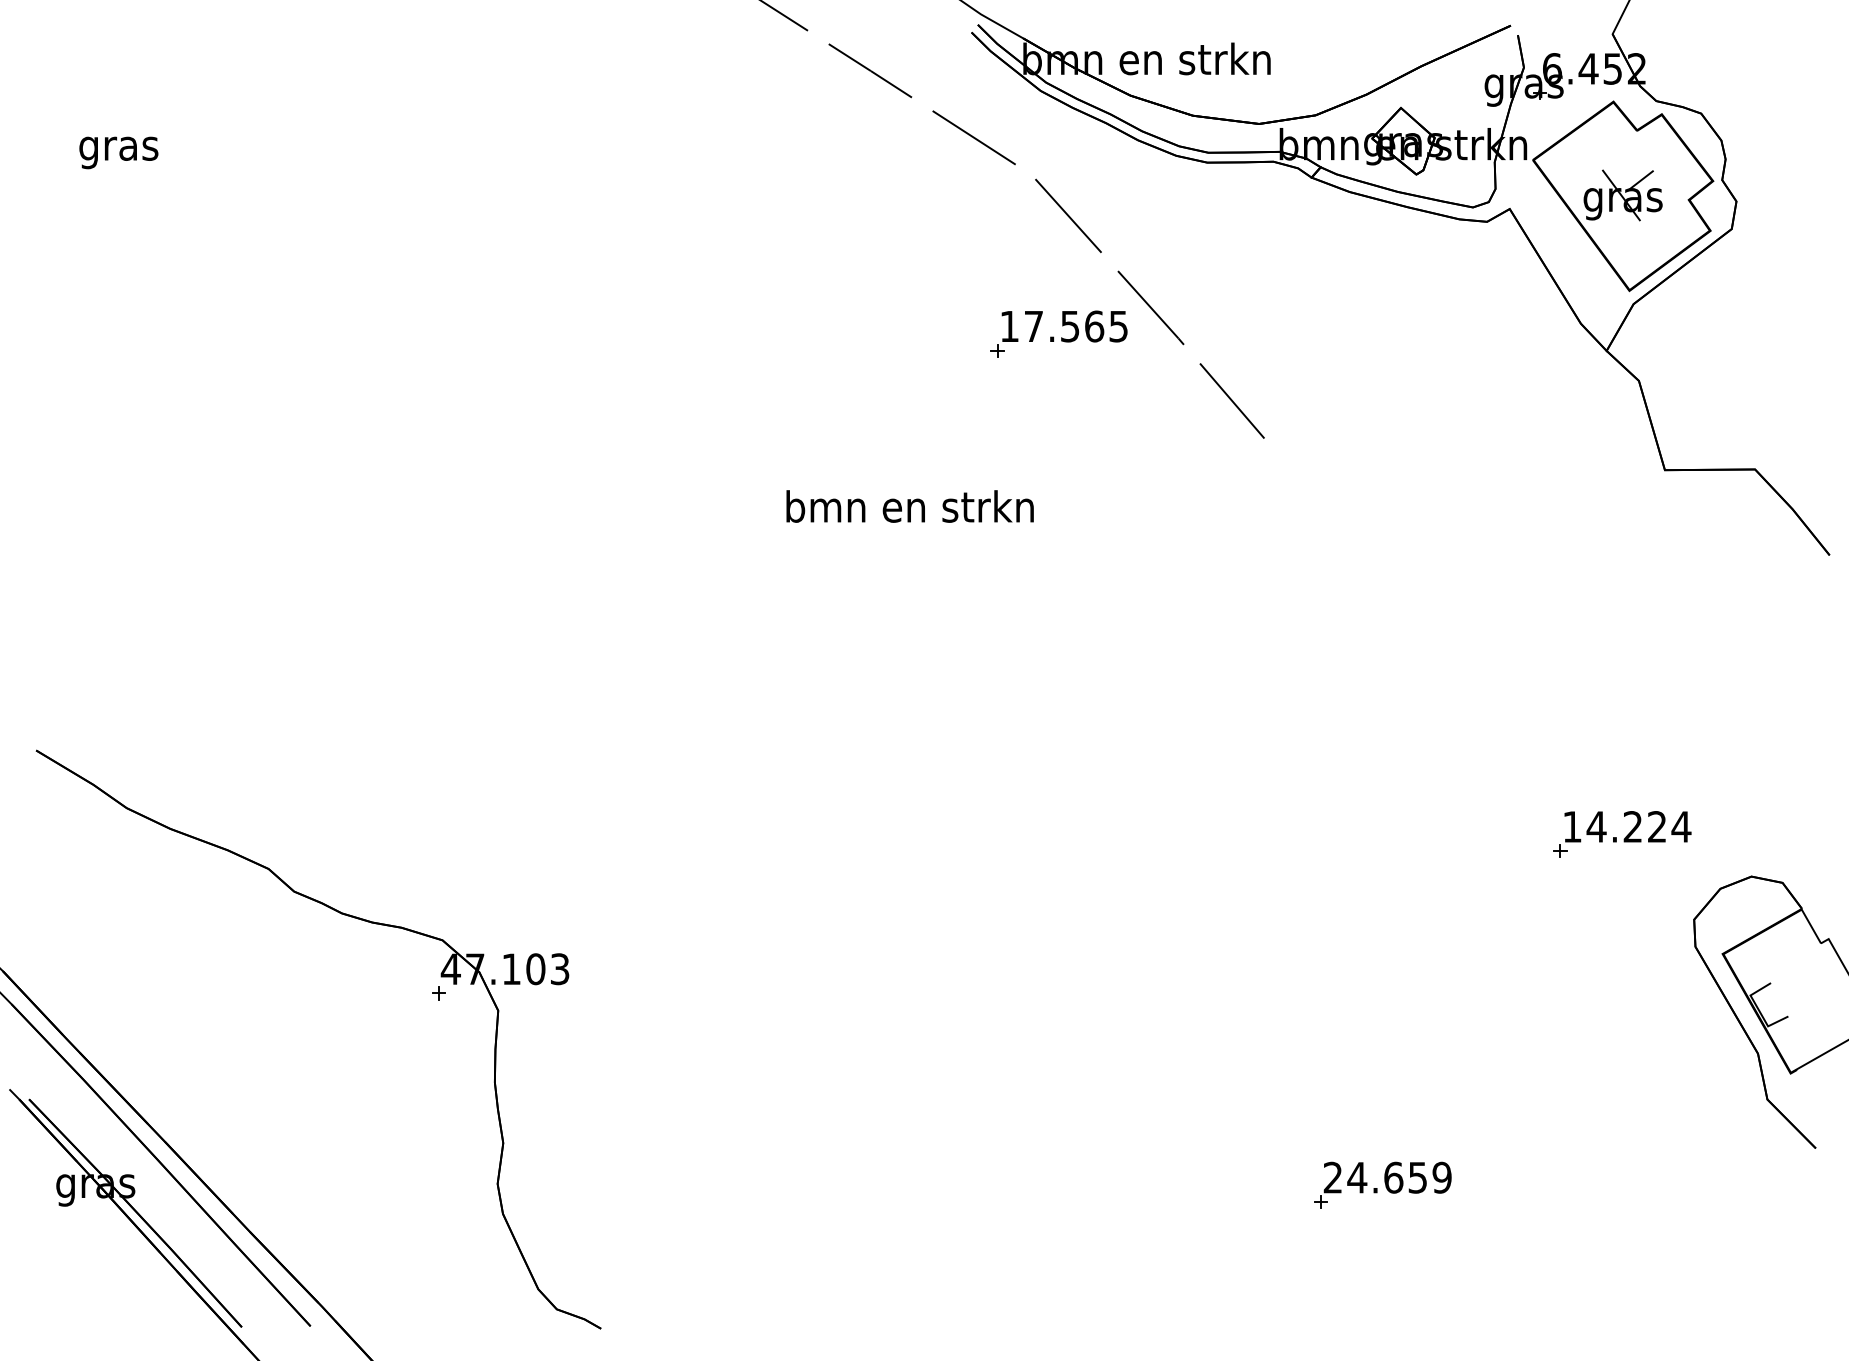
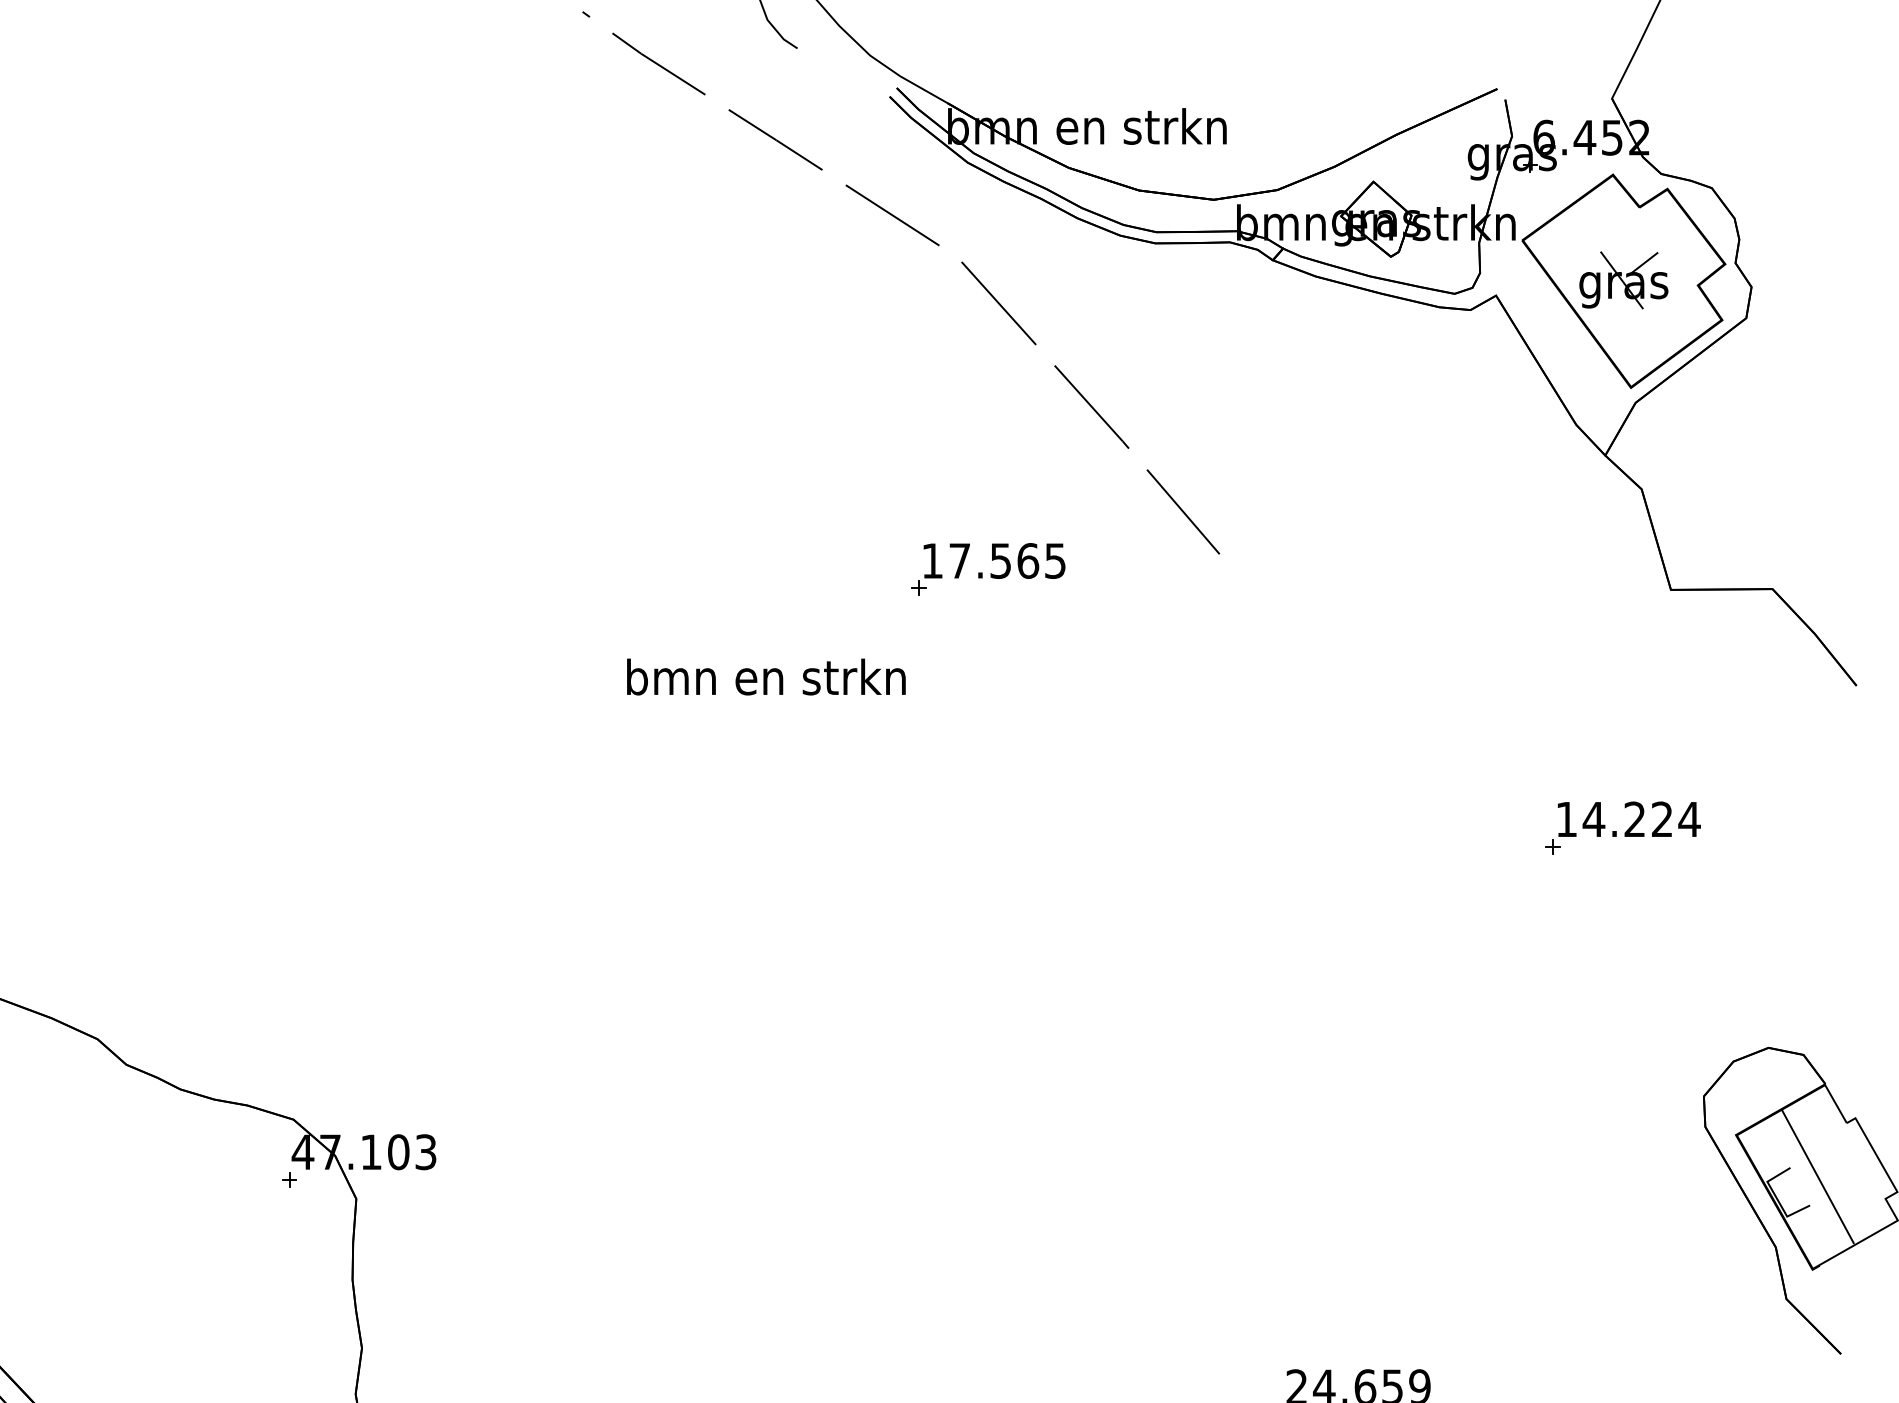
part: (1058, 333) -> (987, 568), moved
text: (909, 506) -> (765, 677), moved
part: (1622, 834) -> (1623, 828), moved
line: (1795, 990) -> (1818, 1176), added

